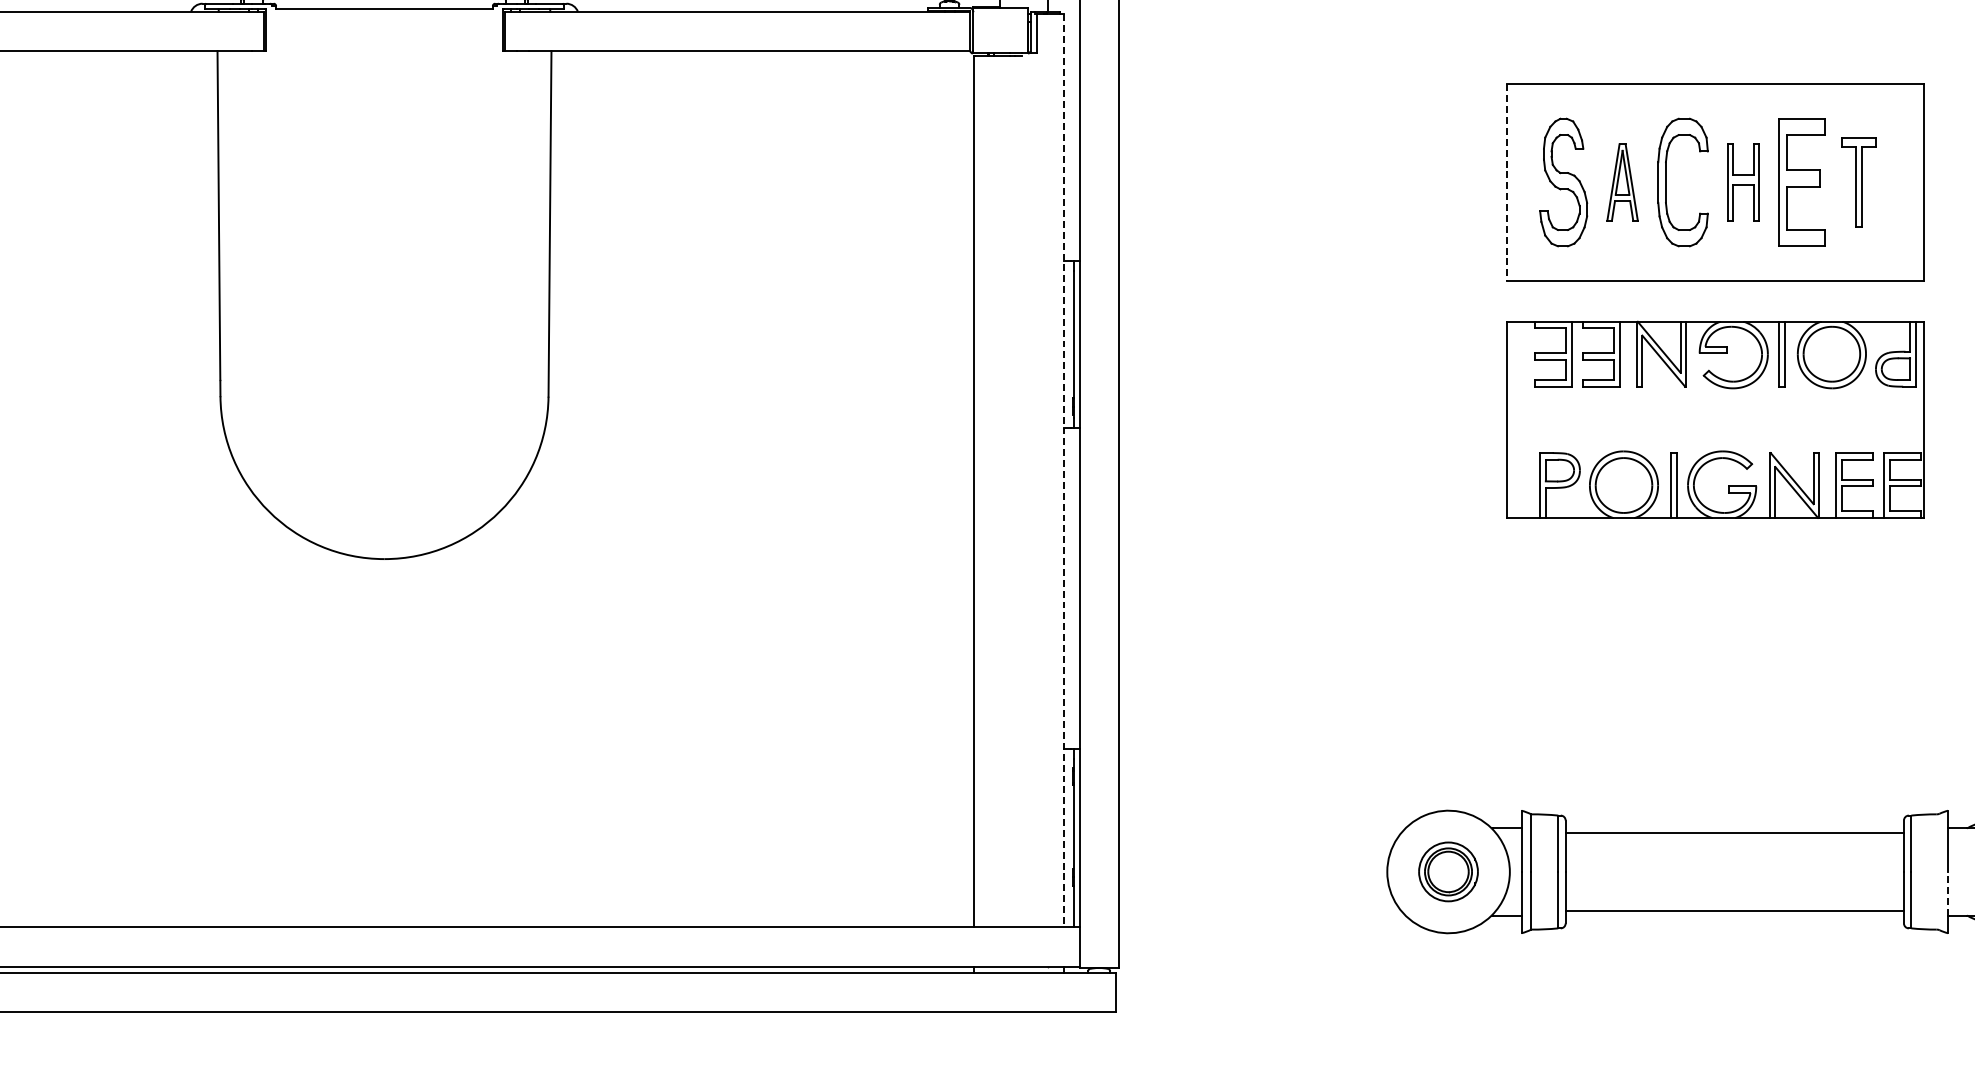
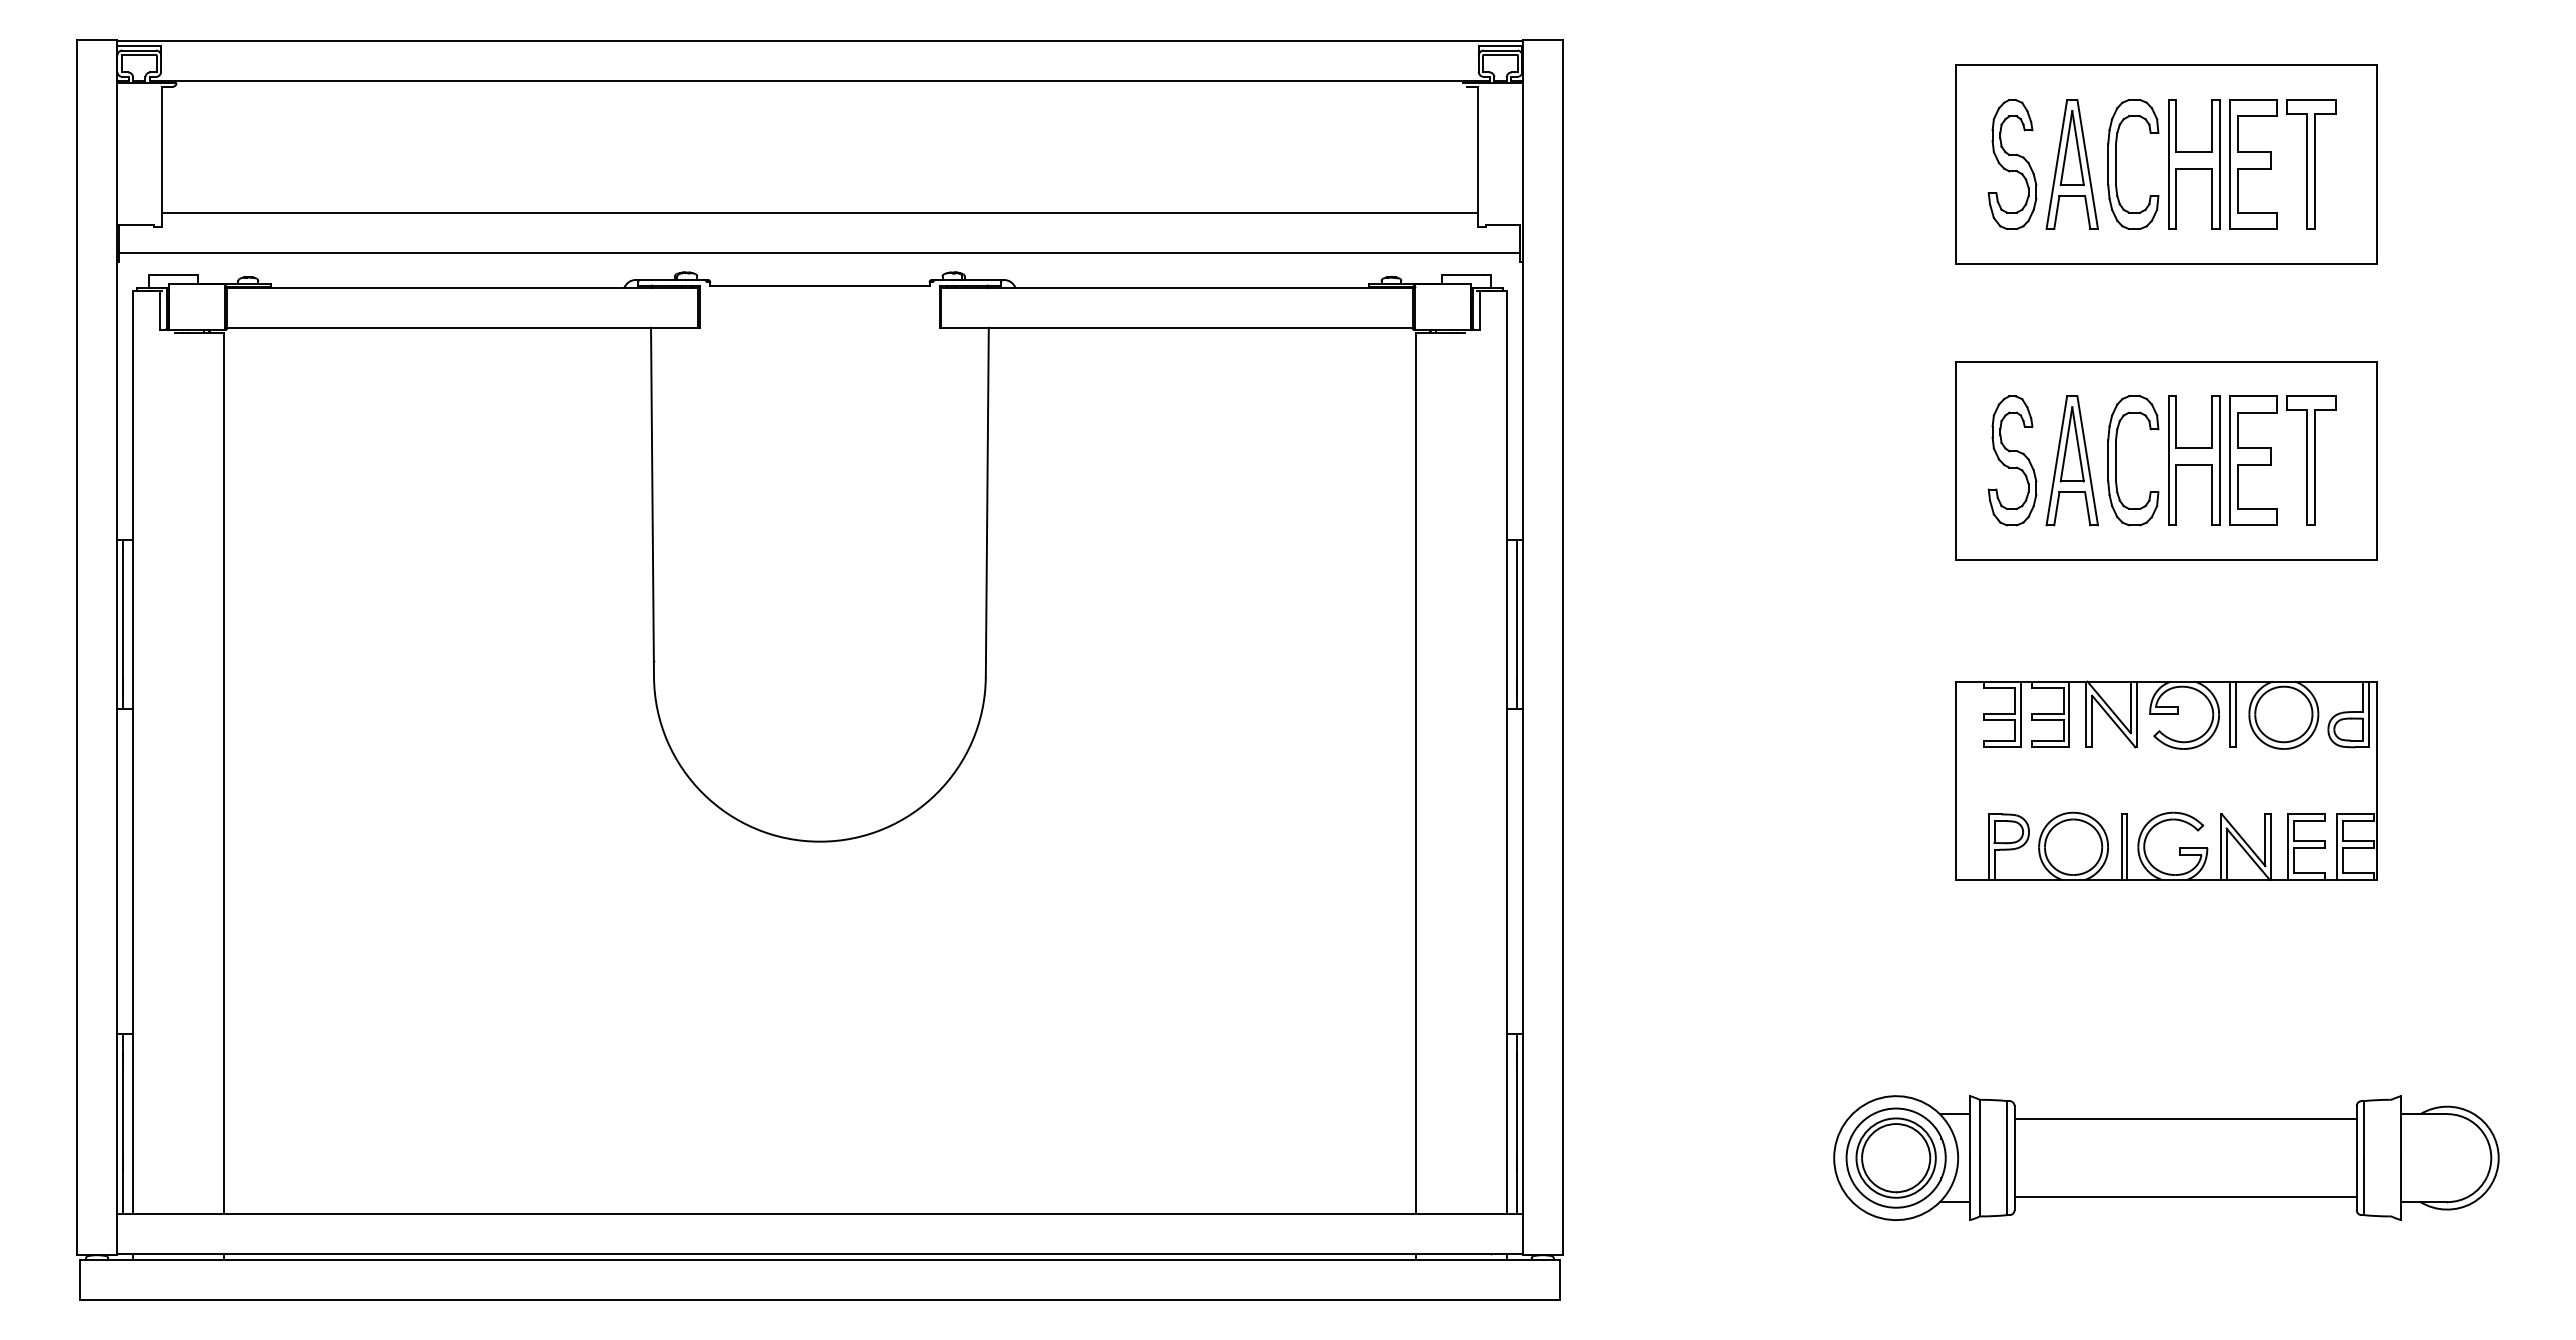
part: (1621, 182) -> (2071, 460), size x1.67
part: (1743, 182) -> (2194, 460), size x1.67
part: (1859, 182) -> (2311, 460), size x1.43
line: (1507, 183) -> (1955, 461), dashed -> solid
part: (1715, 419) -> (2166, 780), moved
line: (1063, 470) -> (1506, 752), dashed -> solid
part: (1447, 871) -> (1895, 1157), size x1.67
line: (1948, 893) -> (2401, 1179), dashed -> solid

